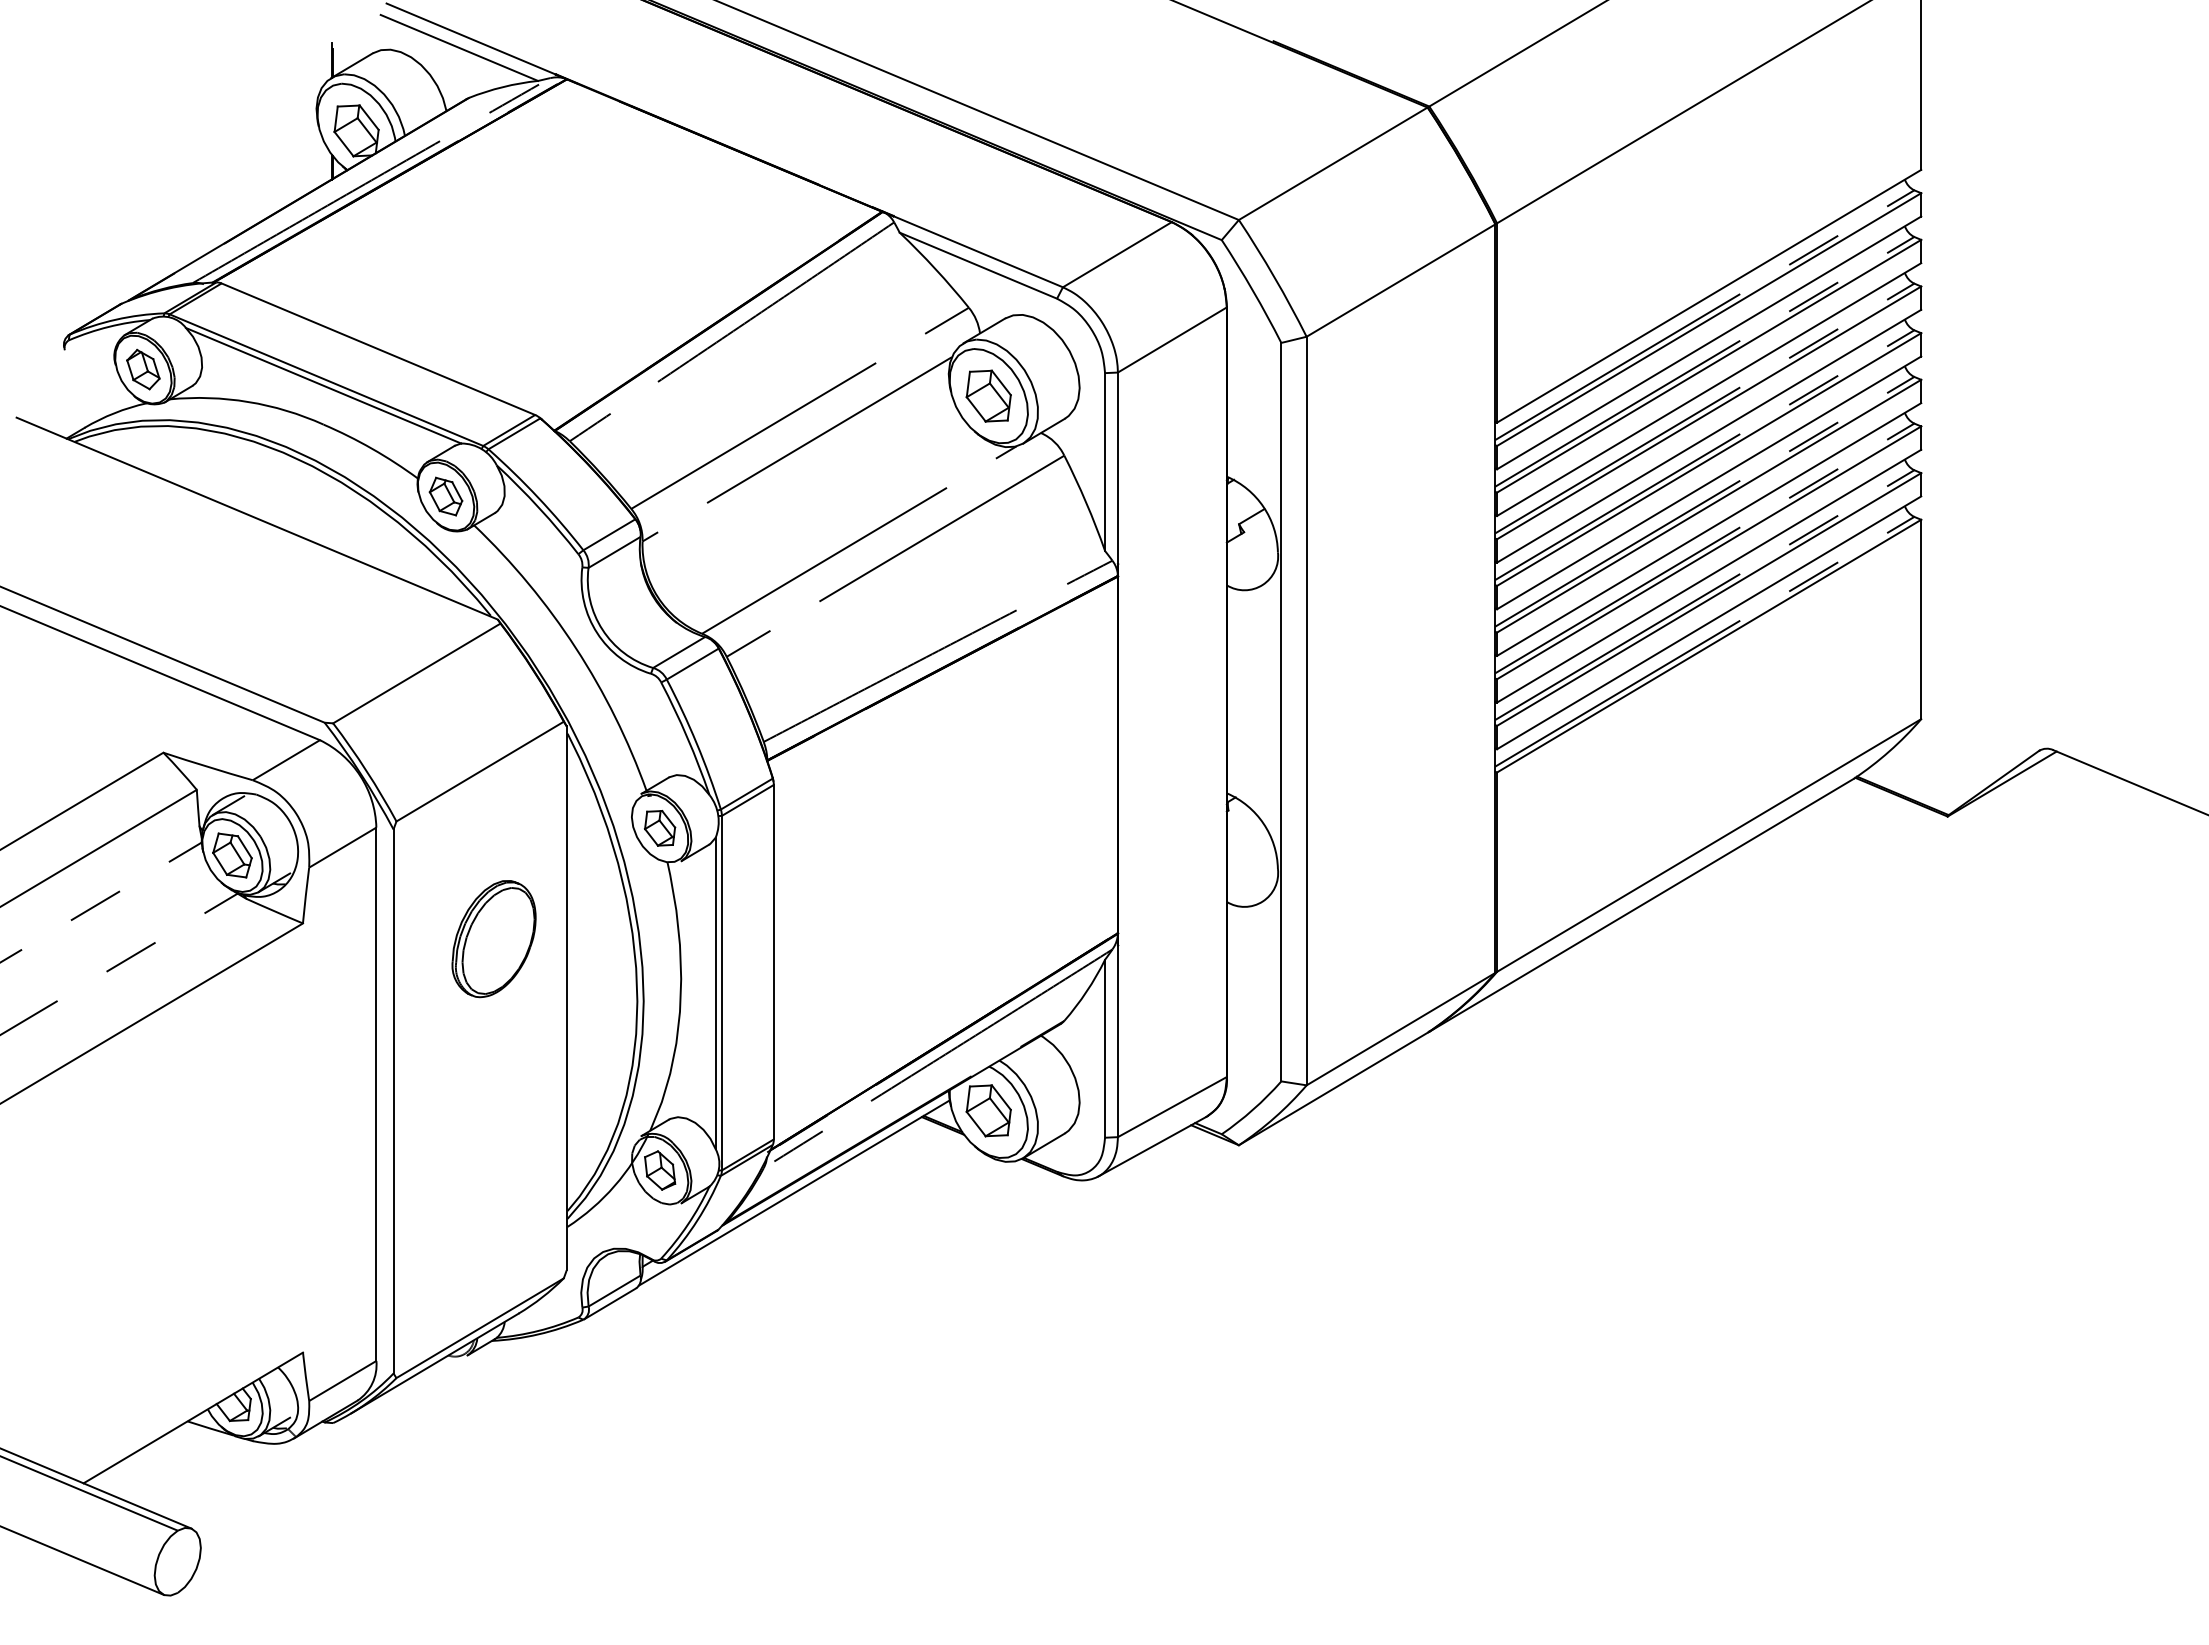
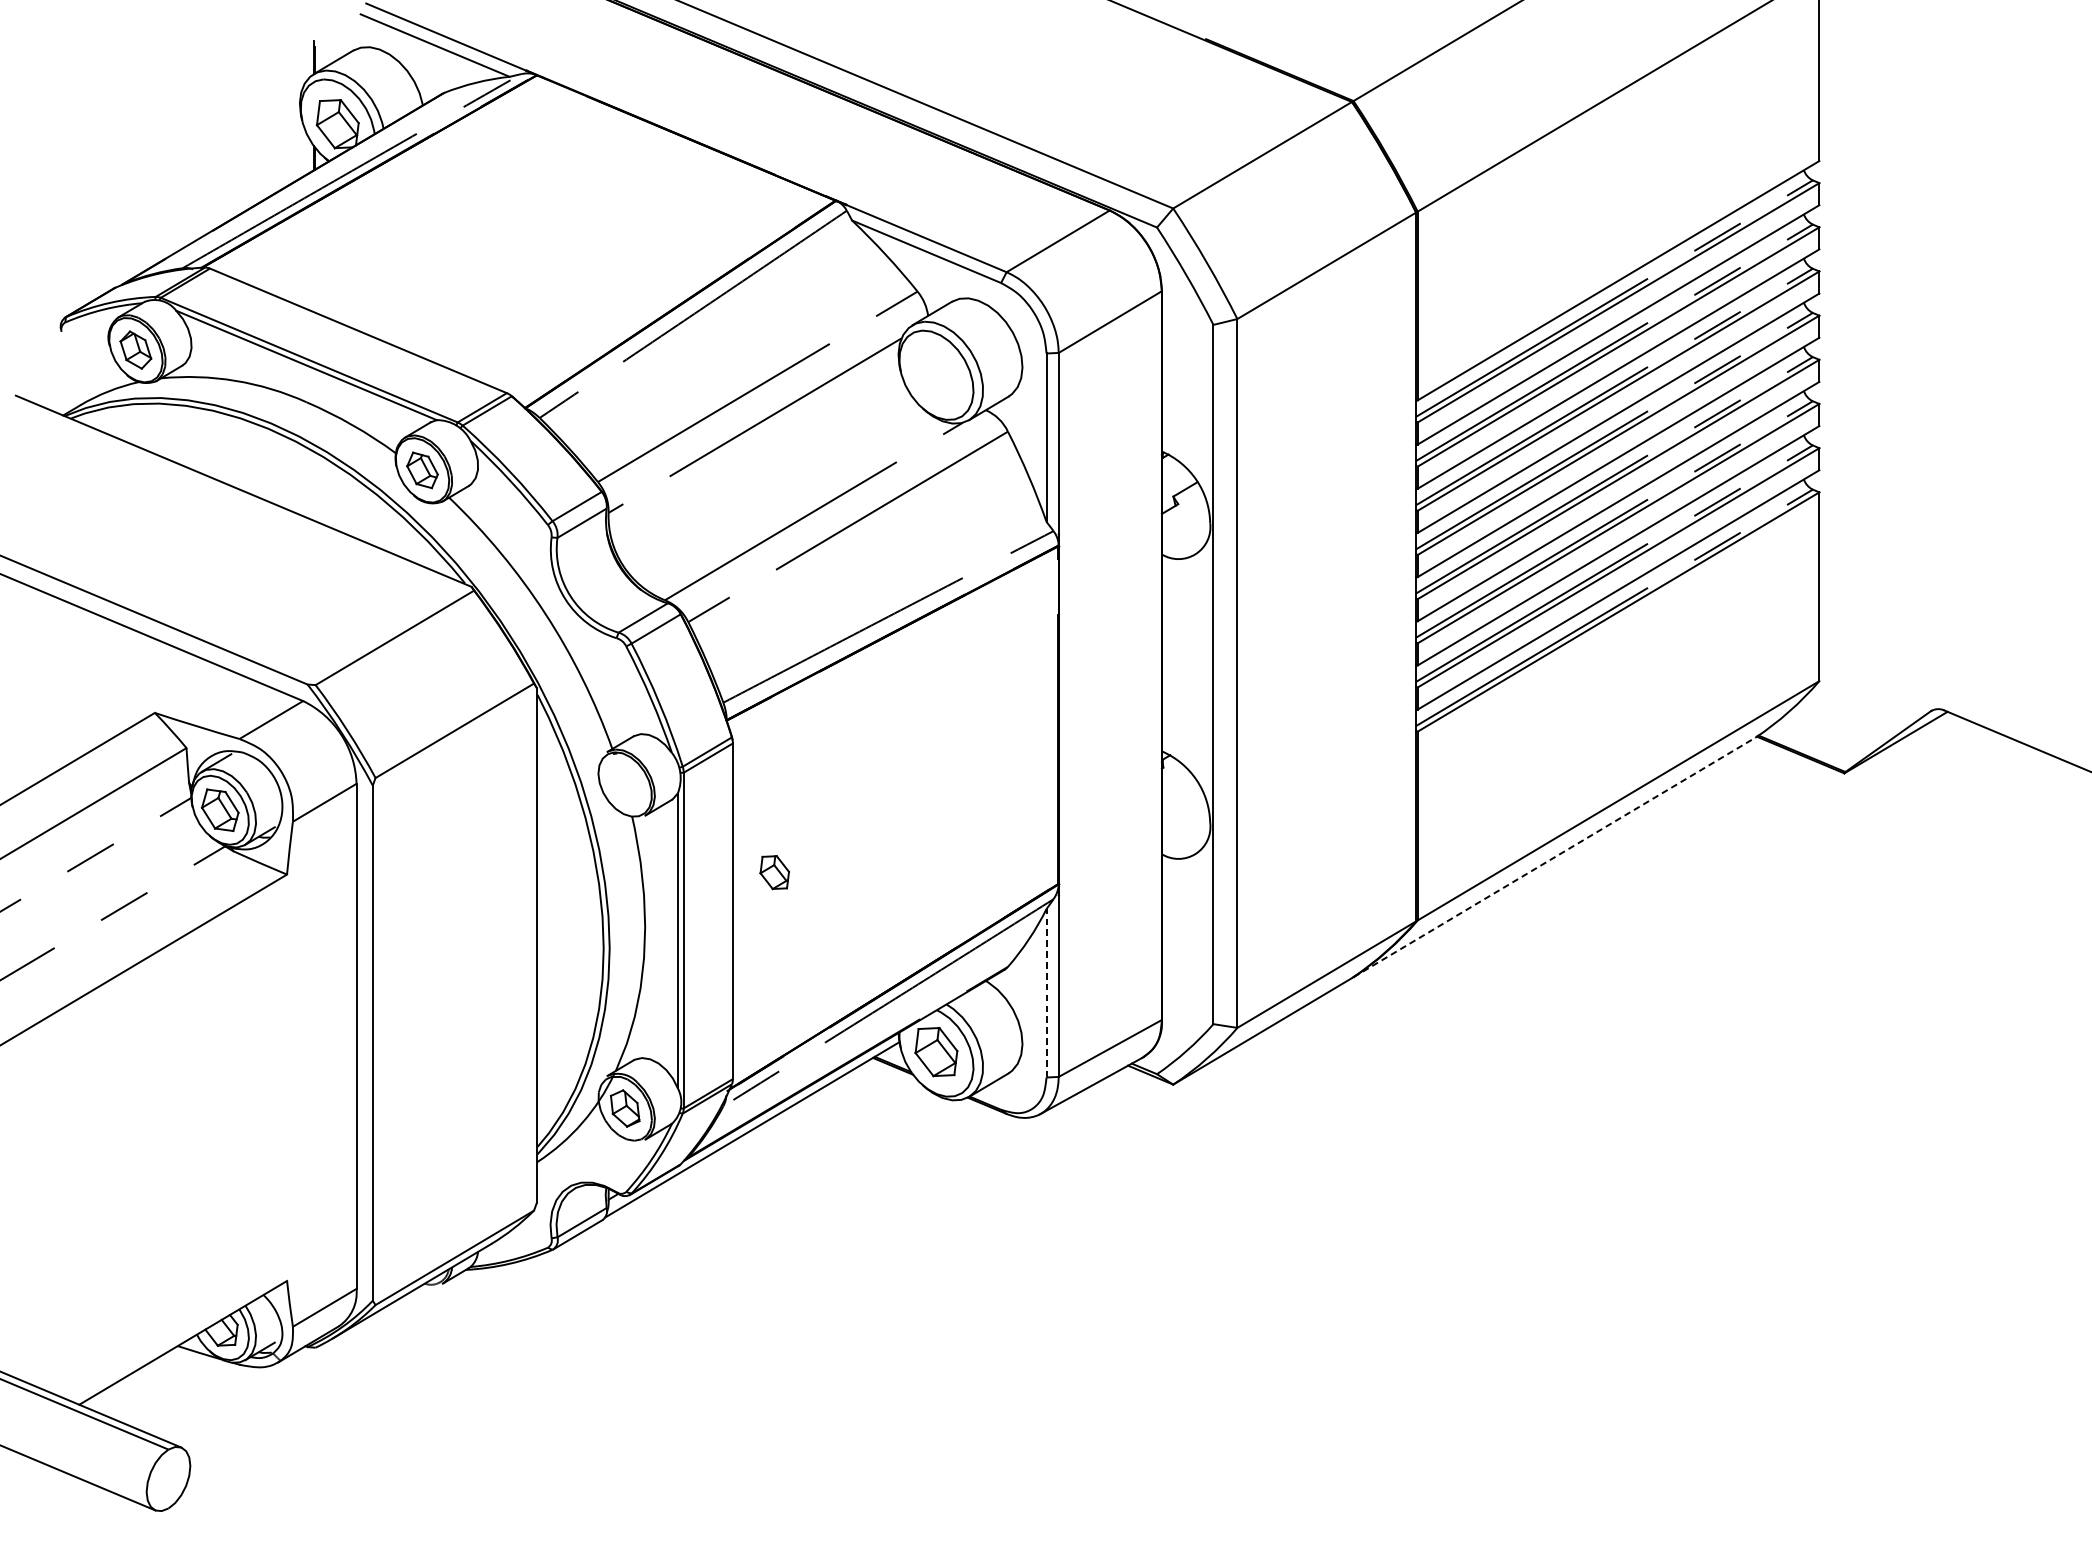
part: (988, 395) -> (936, 374), removed
part: (660, 828) -> (775, 872), moved
line: (1641, 905) -> (1554, 857), solid -> dashed
part: (493, 939) -> (467, 889), removed
line: (1105, 1048) -> (1046, 992), solid -> dashed

